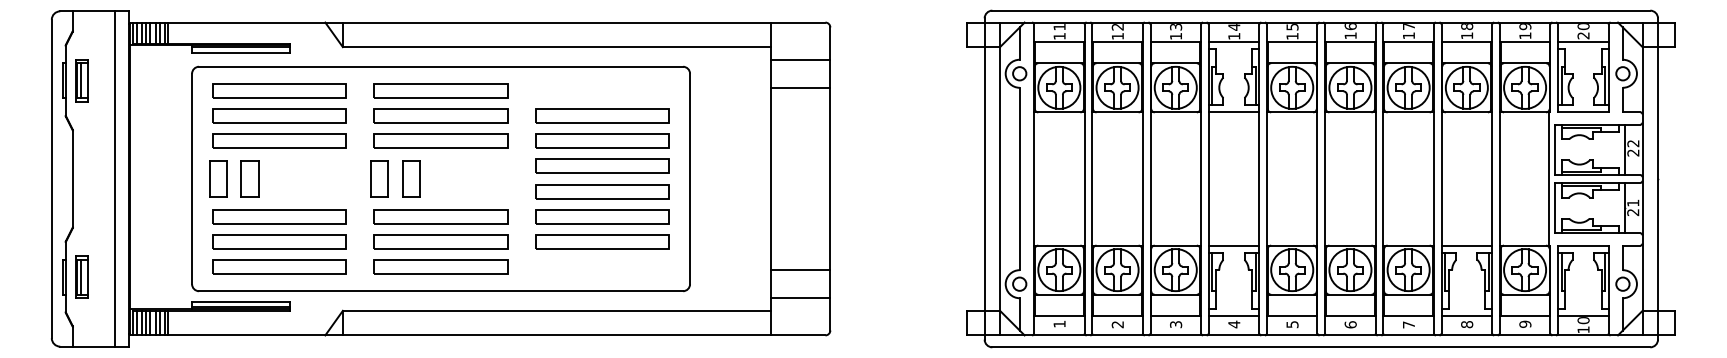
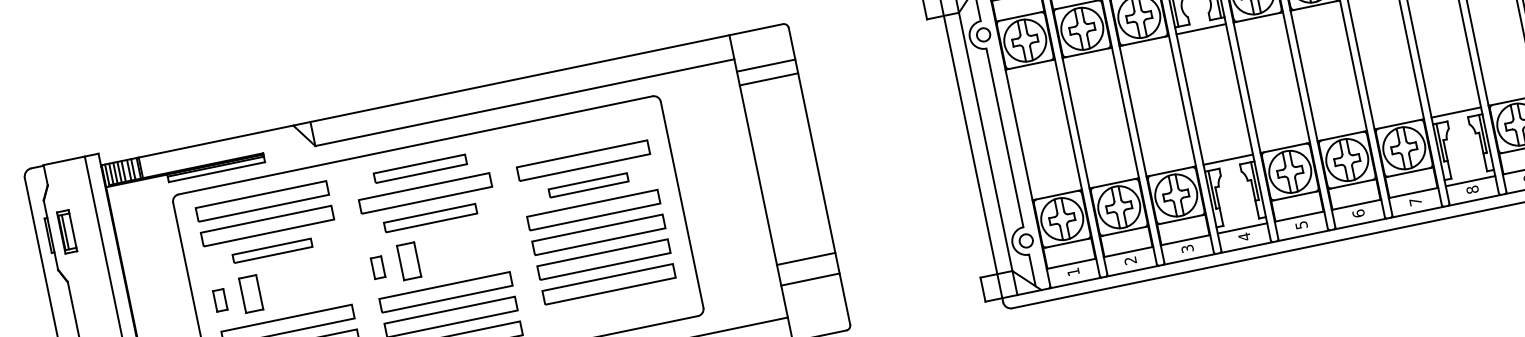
line: (800, 87) -> (768, 79), moved
part: (440, 90) -> (419, 168), size x0.7
part: (279, 140) -> (272, 250), size x0.6
part: (440, 140) -> (429, 217), size x0.7
part: (602, 140) -> (588, 184), size x0.6
part: (218, 178) -> (220, 299), size x0.6
part: (379, 178) -> (377, 267), size x0.6
line: (800, 270) -> (806, 259), moved
line: (800, 298) -> (810, 279), moved

